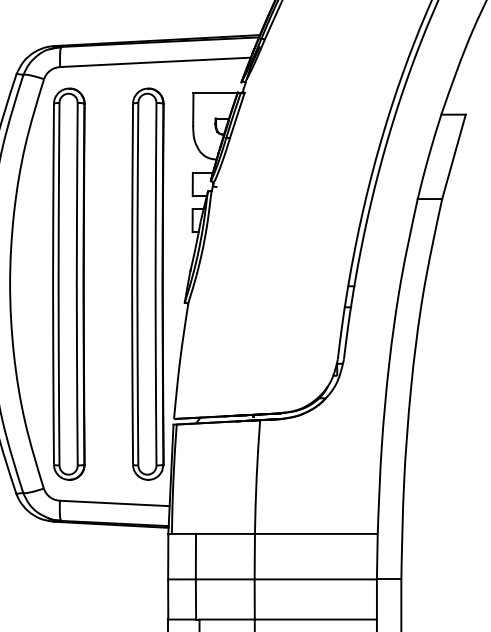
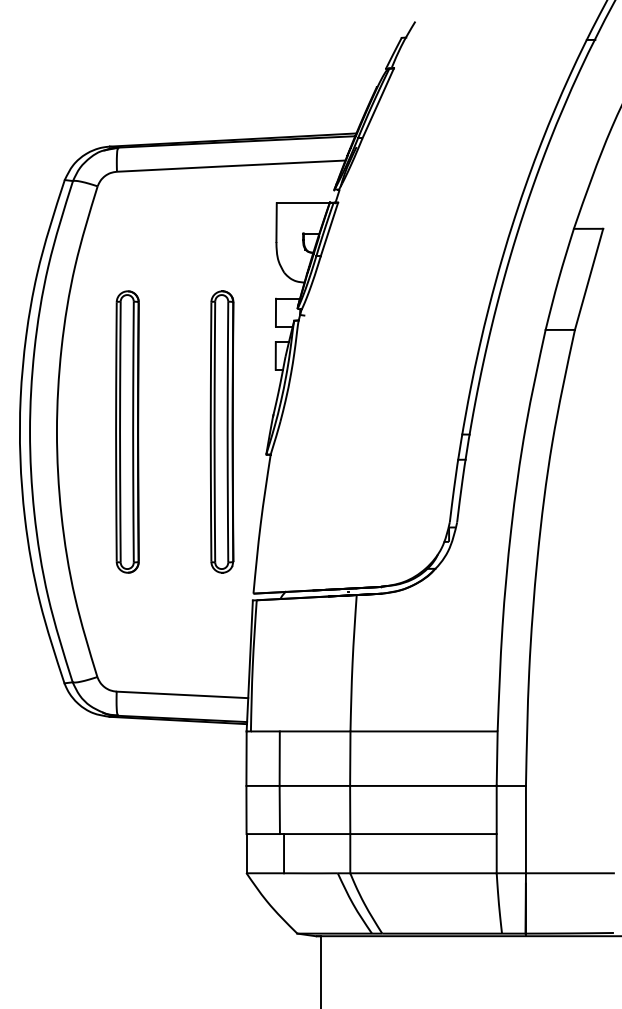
part: (68, 283) -> (127, 431), size x0.6
part: (147, 283) -> (221, 431), size x0.6

